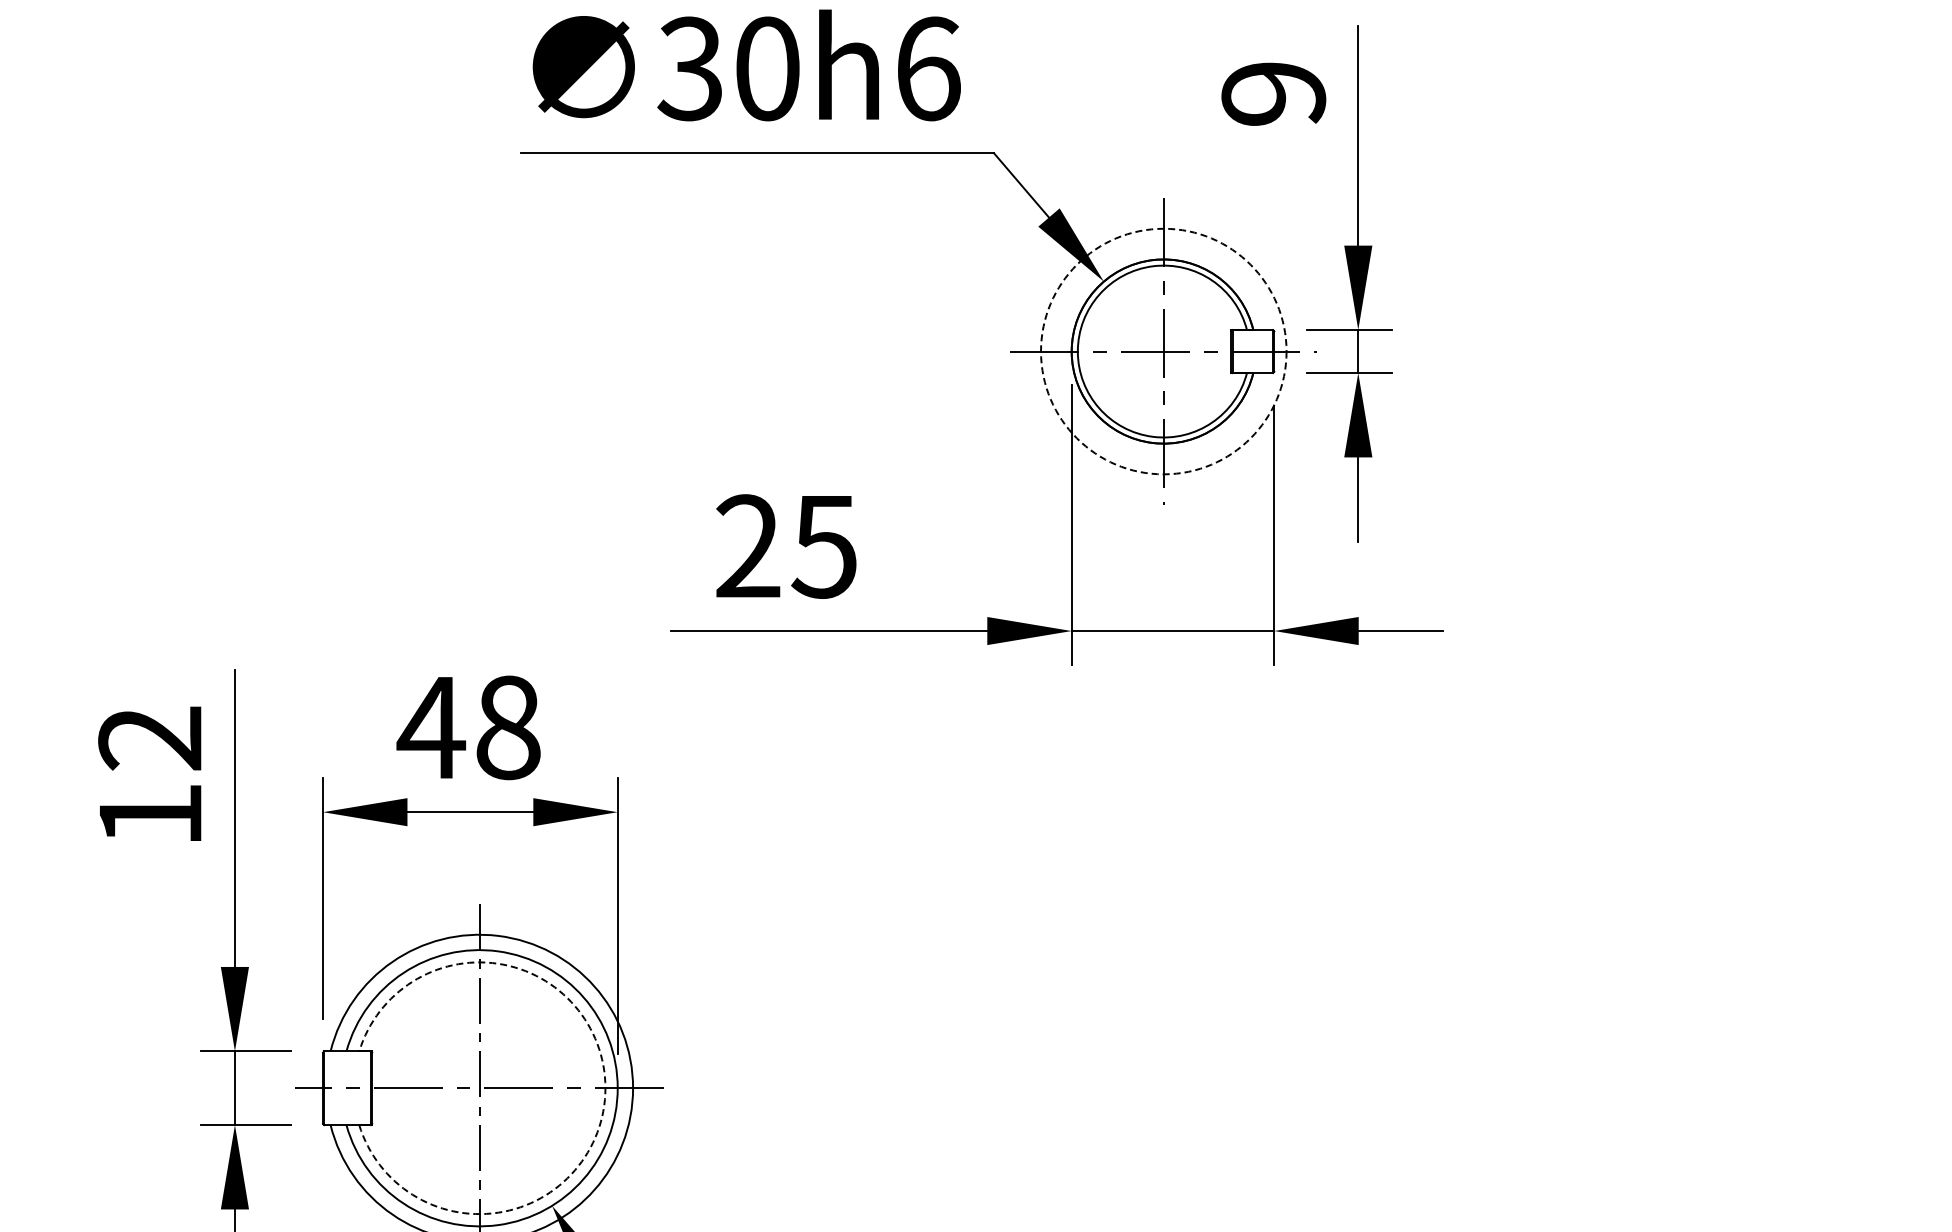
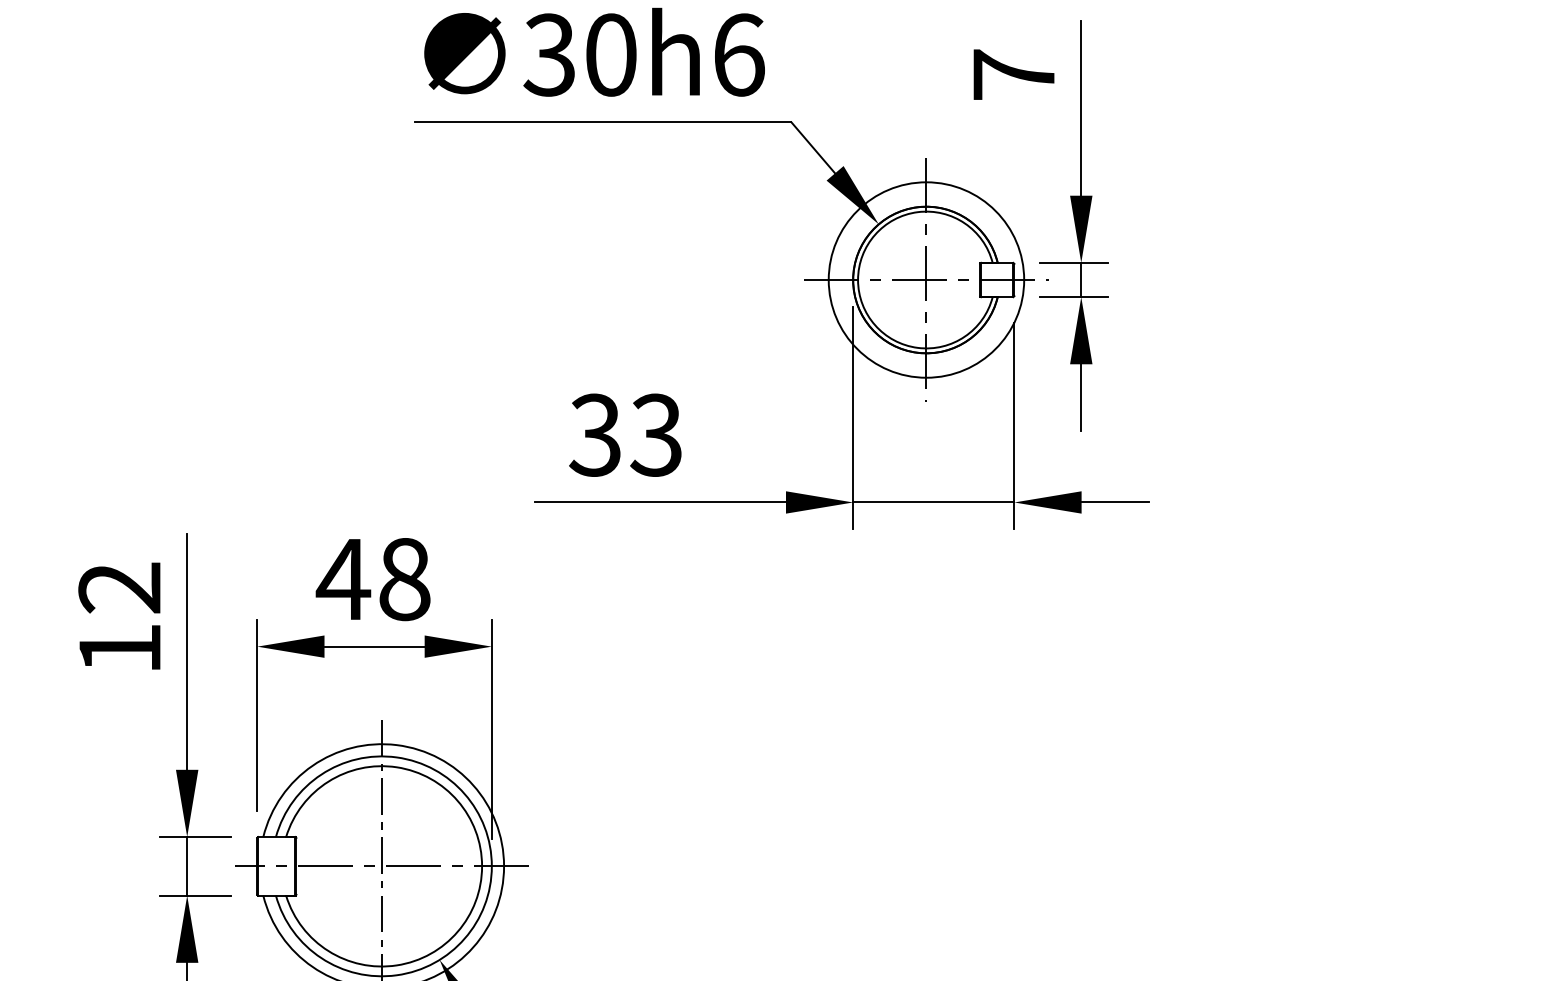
text: (1273, 93) -> (1013, 74), 9 -> 7
circle: (1163, 351) -> (926, 279), dashed -> solid
text: (785, 546) -> (625, 435), 25 -> 33
arc: (605, 1088) -> (482, 866), dashed -> solid

